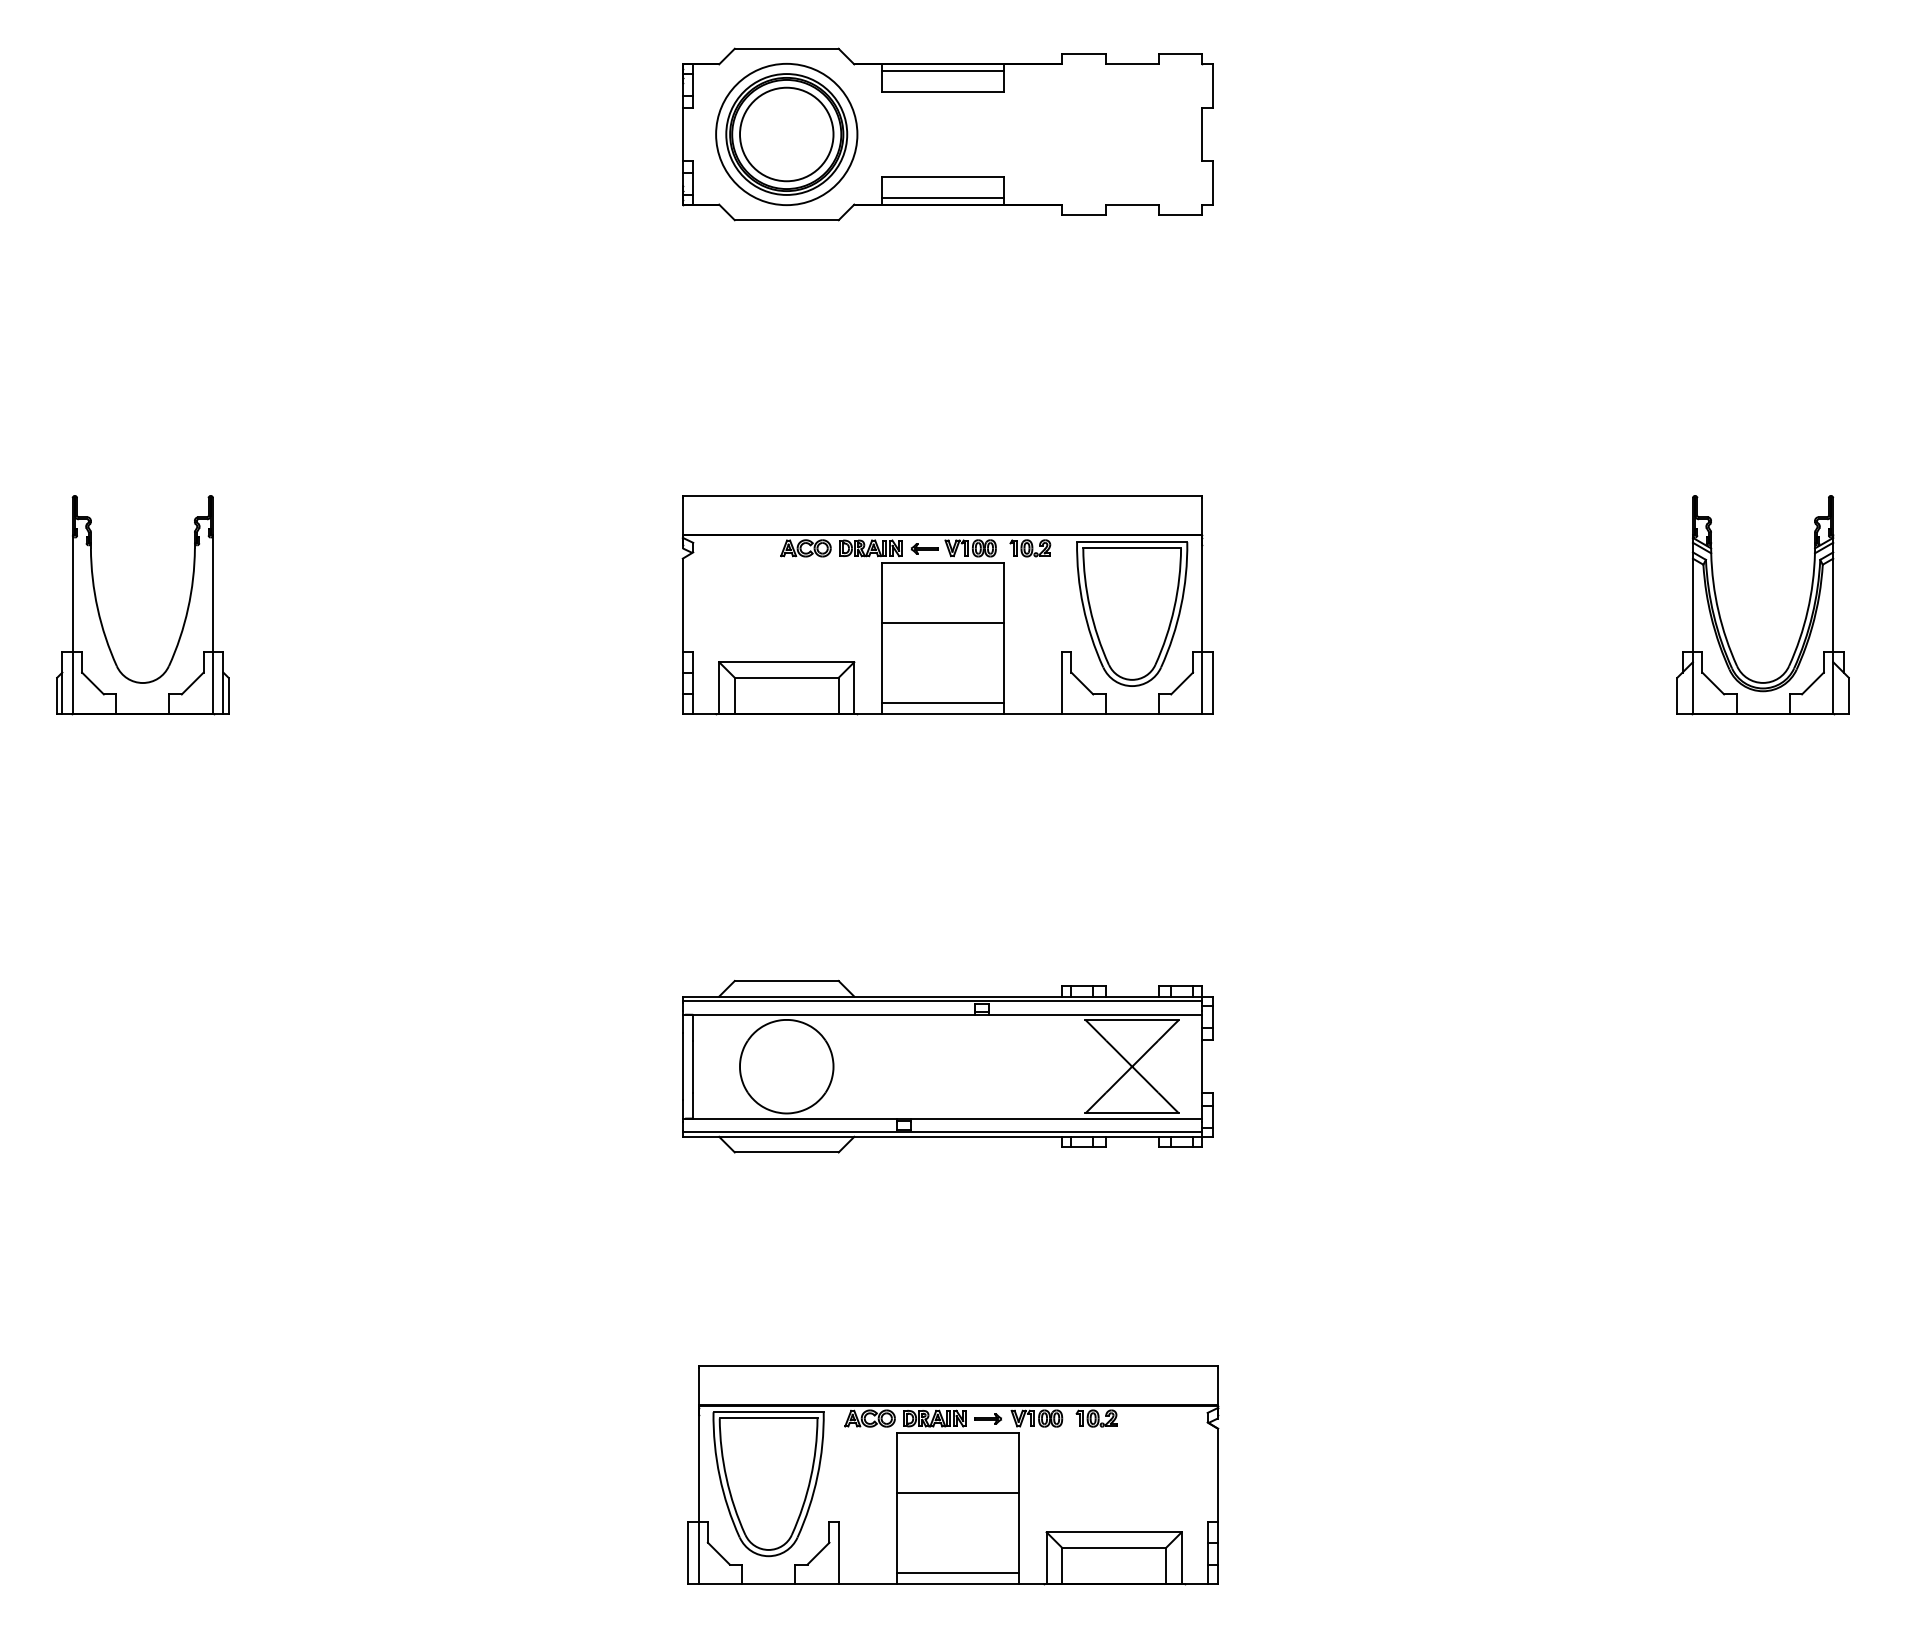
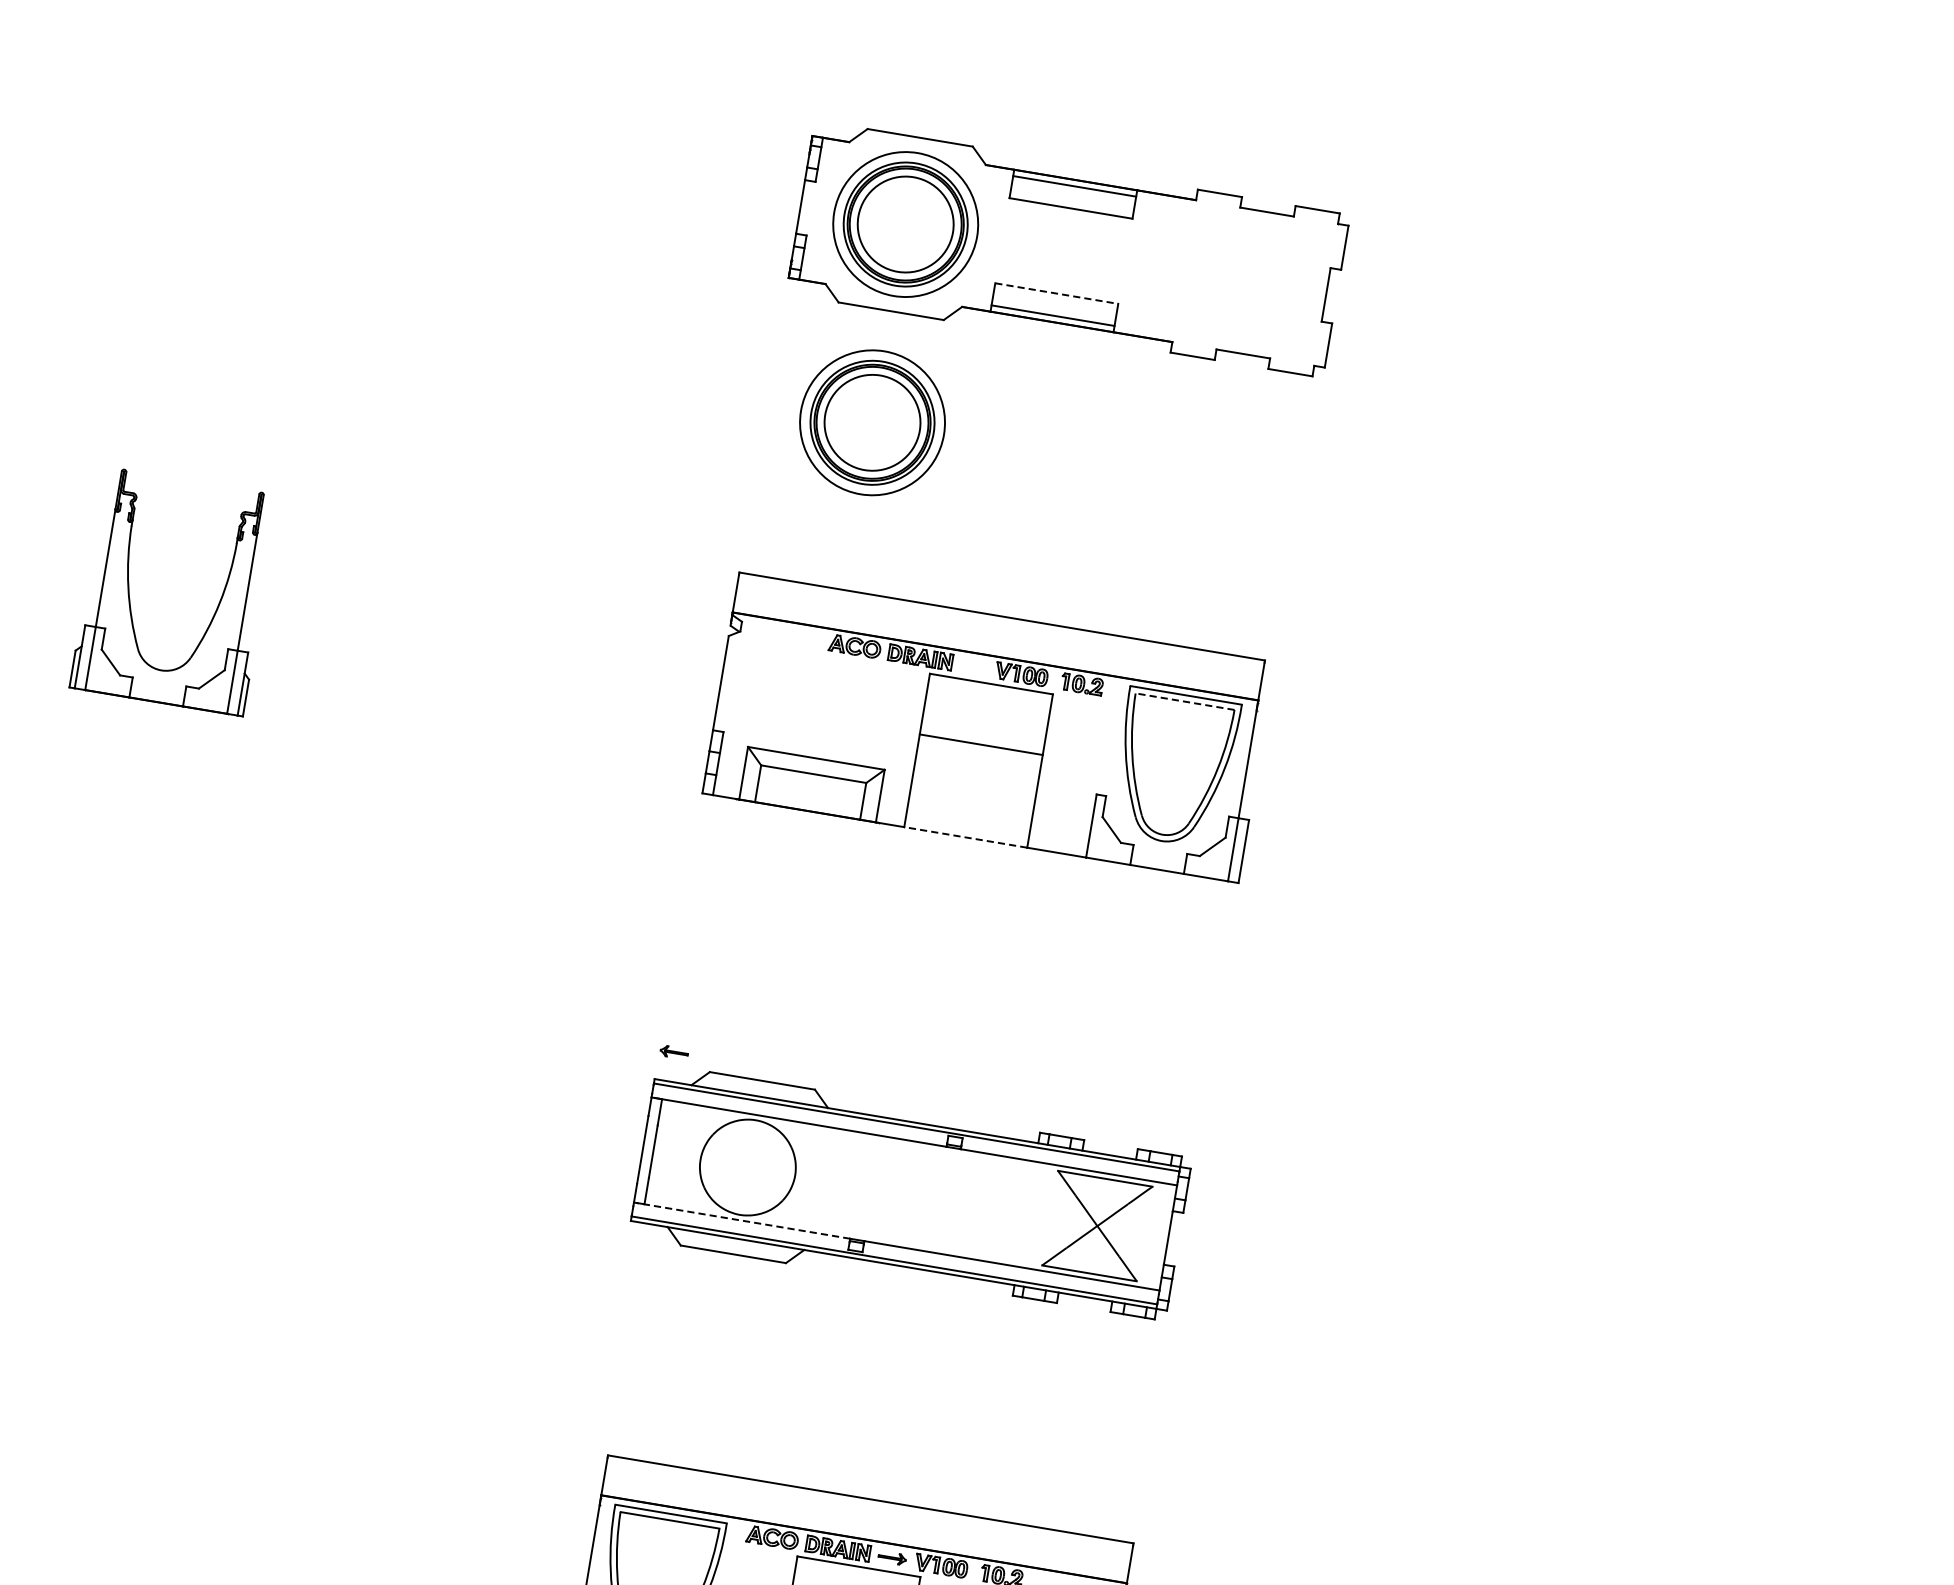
line: (943, 176) -> (1057, 293), solid -> dashed
part: (786, 330) -> (872, 422), added
part: (924, 548) -> (674, 1052), moved
line: (1132, 548) -> (1185, 701), solid -> dashed
part: (1720, 614) -> (1769, 868), removed
line: (942, 702) -> (967, 825), removed
line: (943, 714) -> (966, 837), solid -> dashed
line: (789, 1118) -> (741, 1220), solid -> dashed

